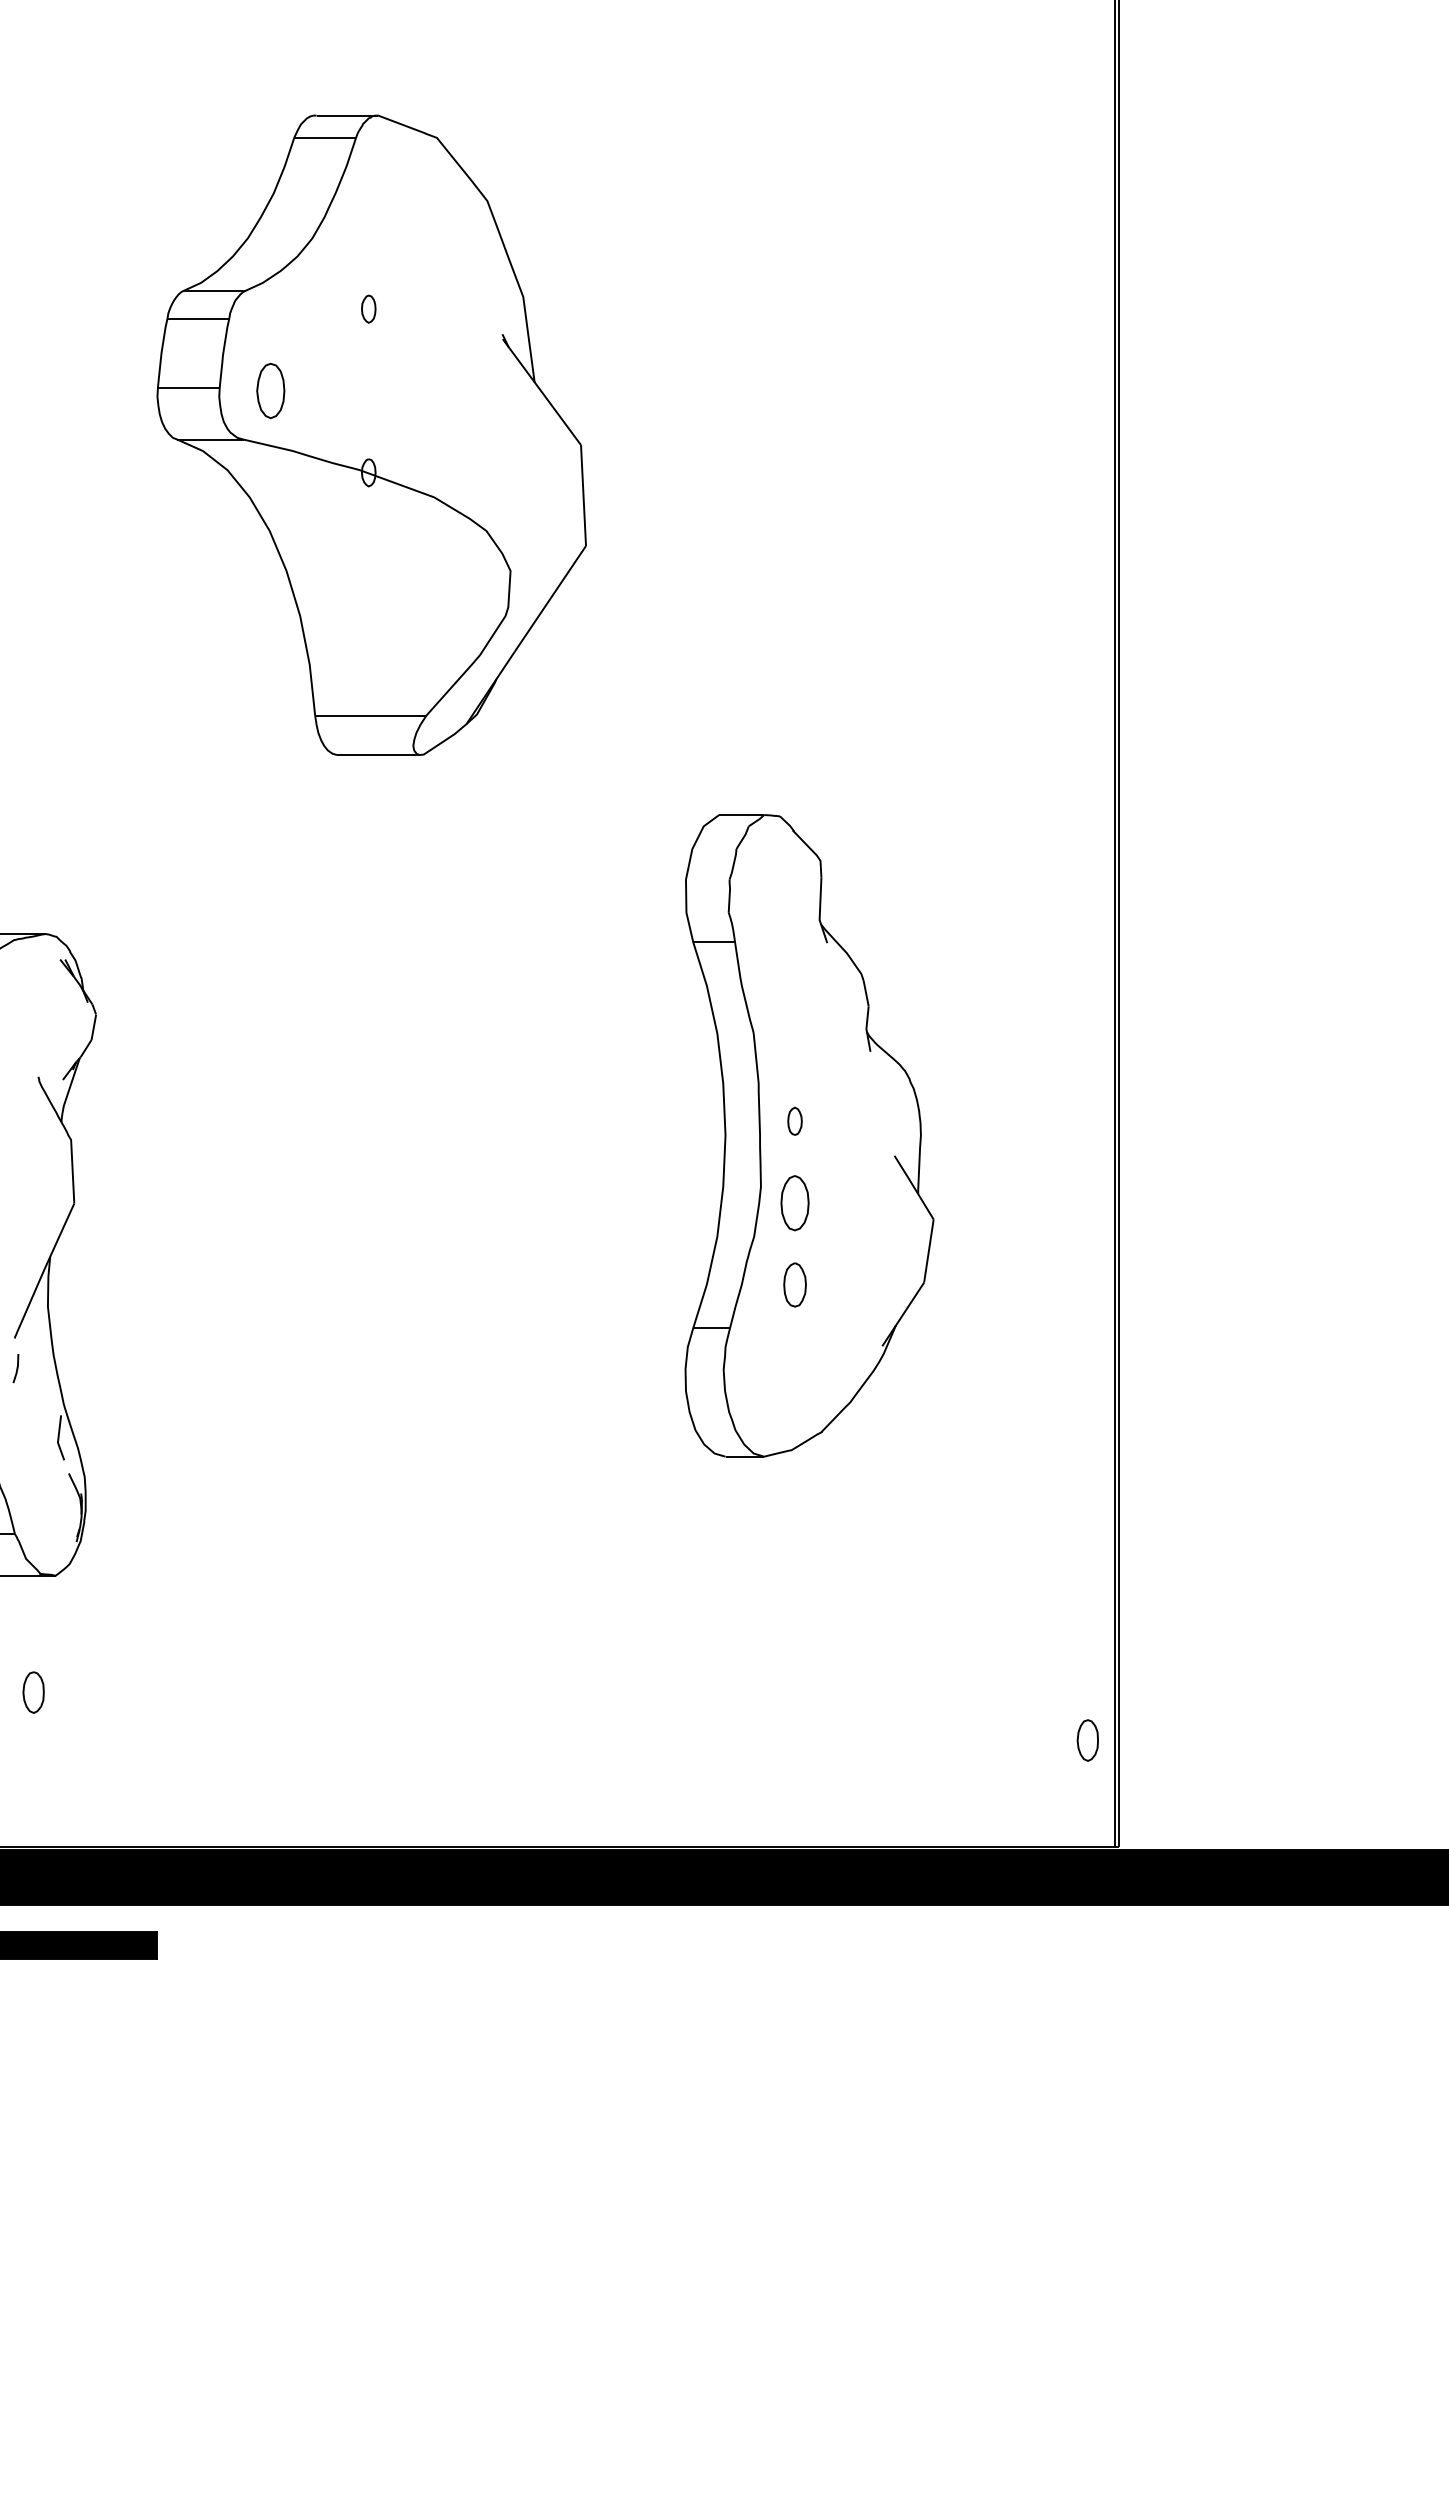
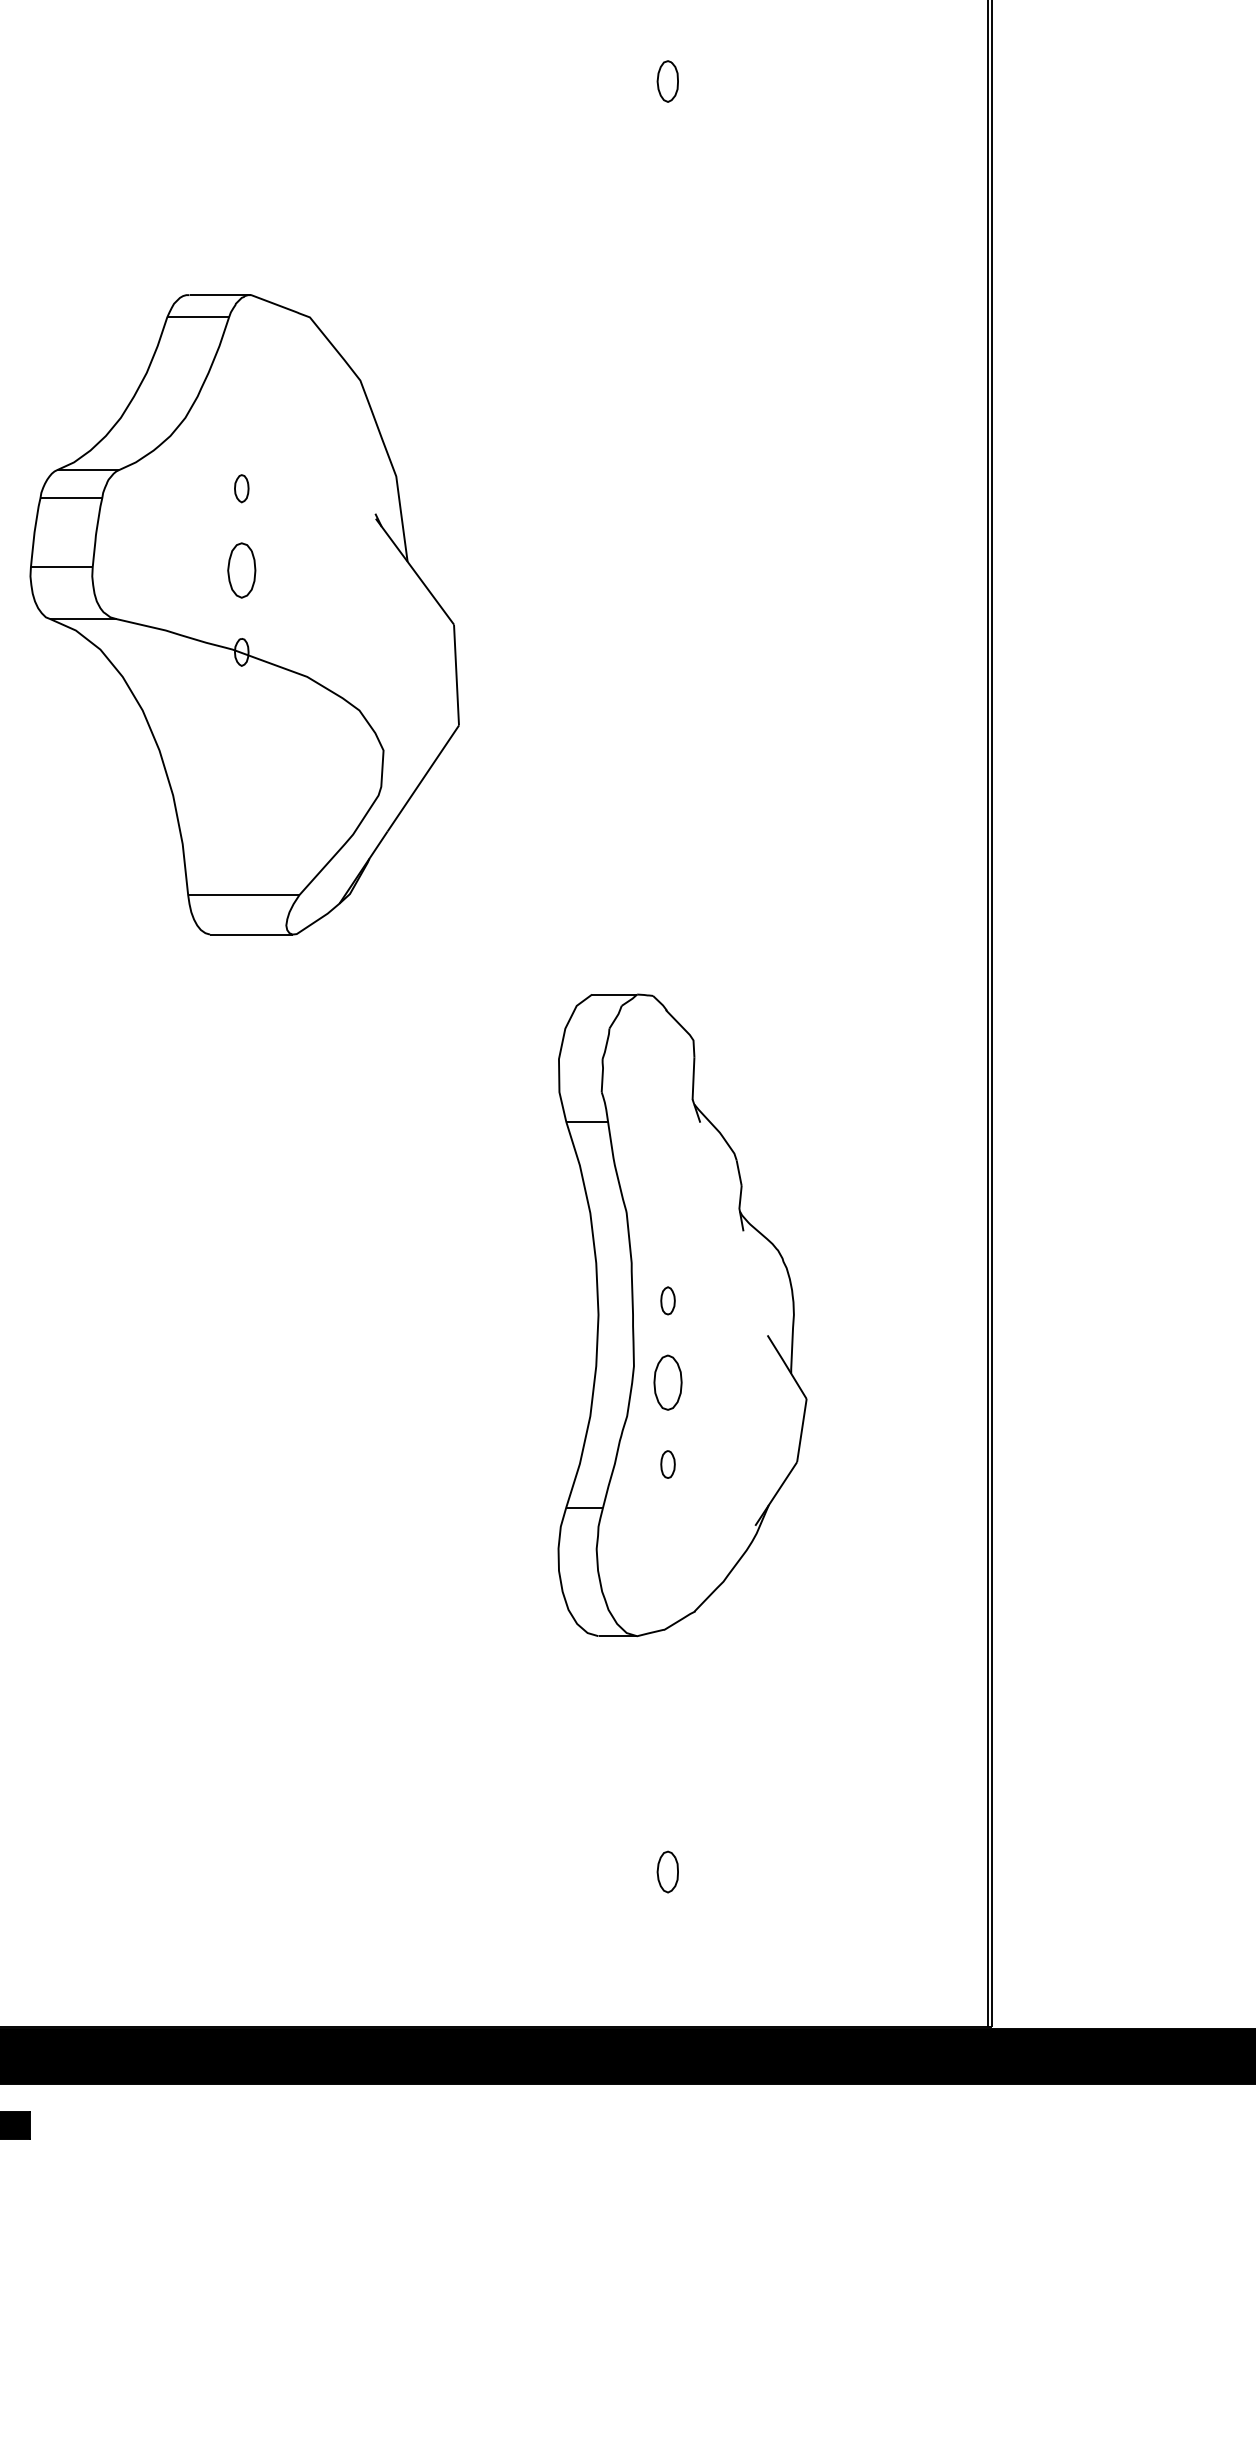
part: (270, 390) -> (241, 570), moved
part: (794, 1284) -> (667, 1464), size x0.62
part: (1087, 1740) -> (667, 1872), moved

